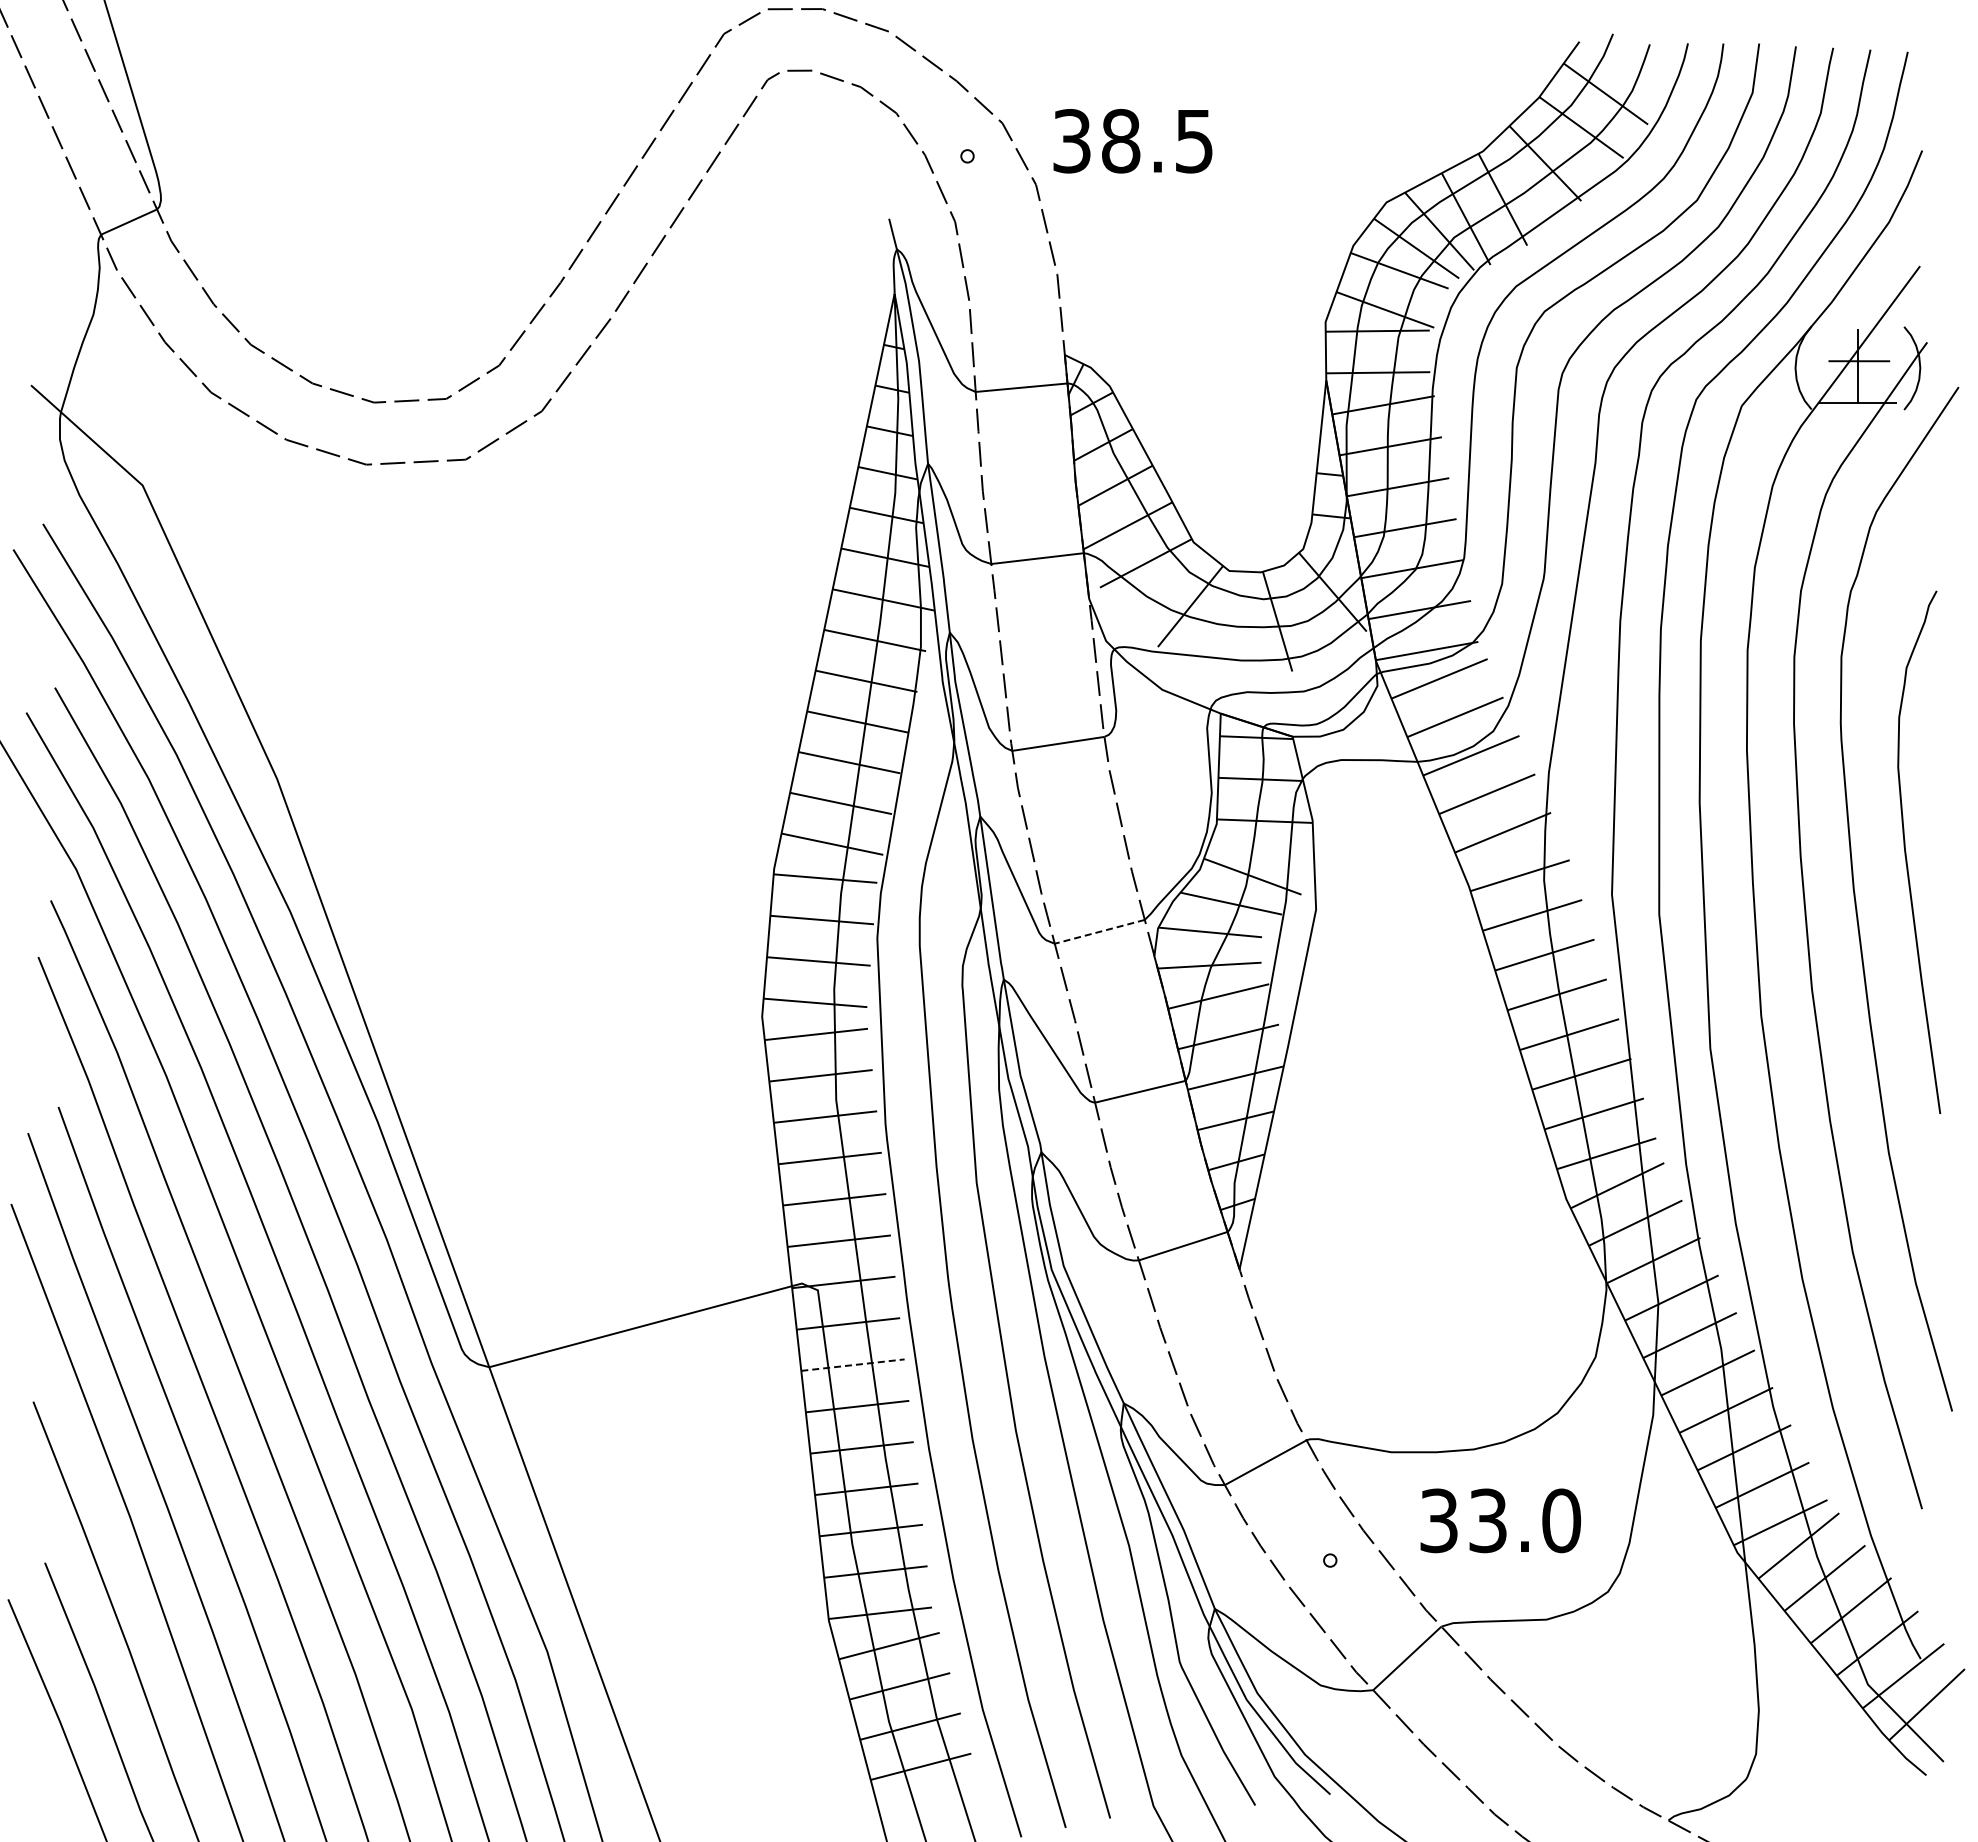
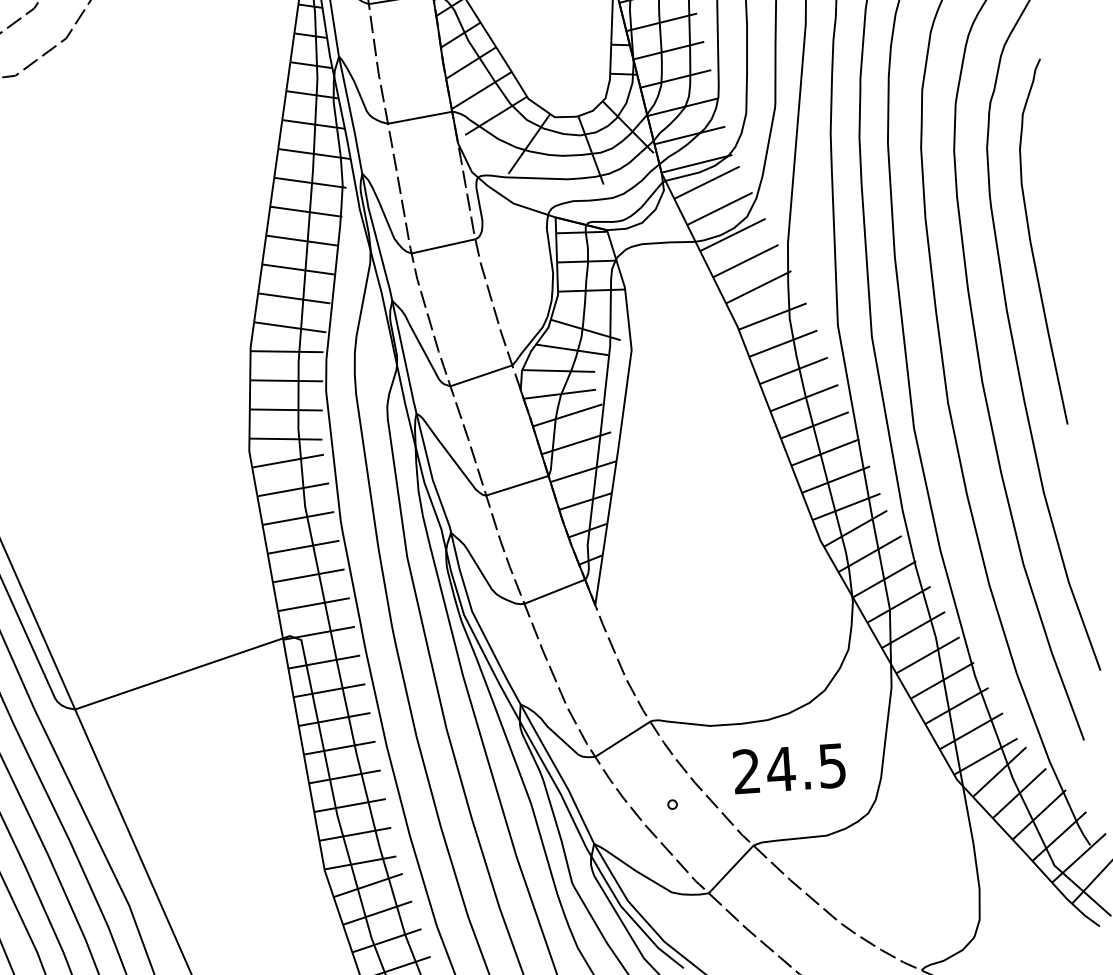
curve: (1906, 851) -> (1031, 242), moved
line: (1099, 931) -> (481, 375), dashed -> solid
line: (852, 1365) -> (329, 690), dashed -> solid
text: (1500, 1520) -> (789, 768), 33.0 -> 24.5

